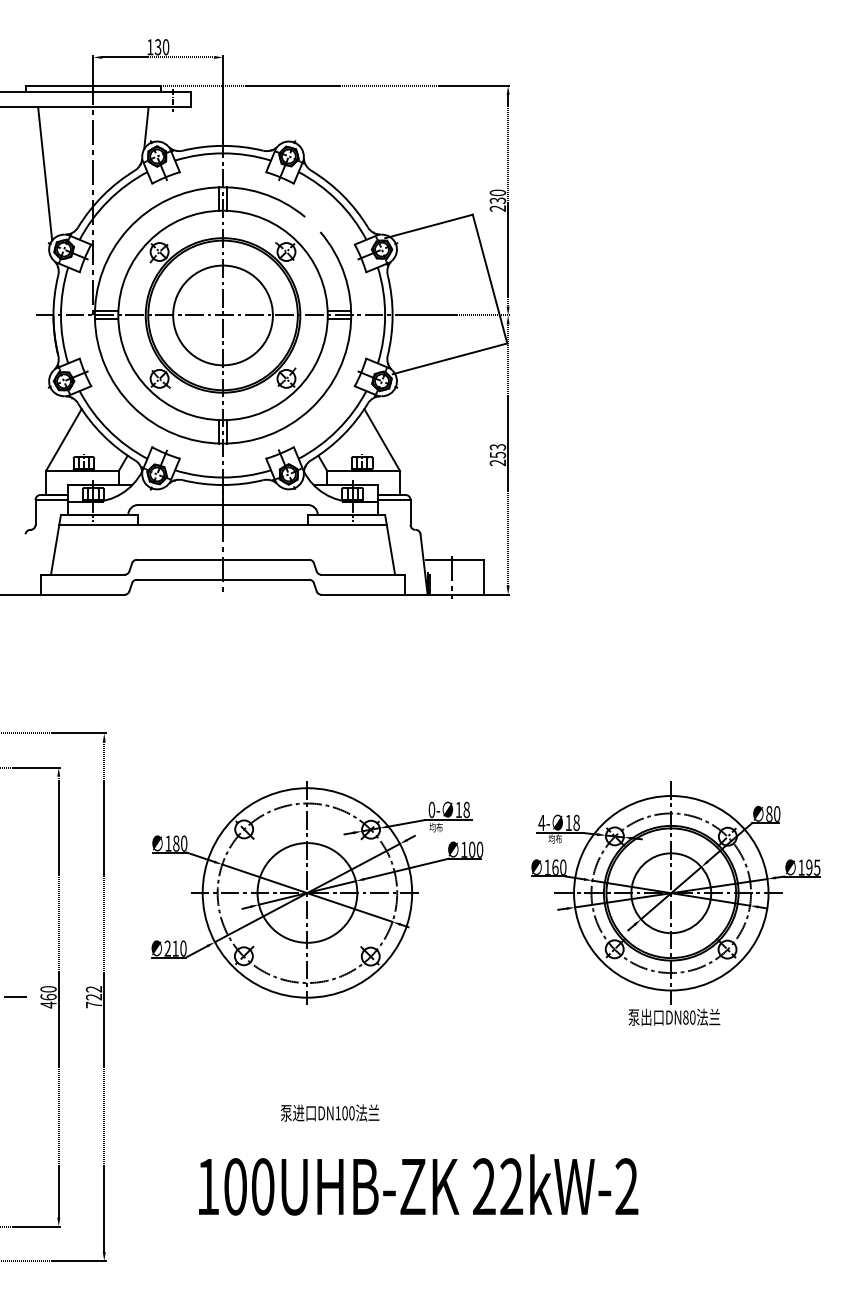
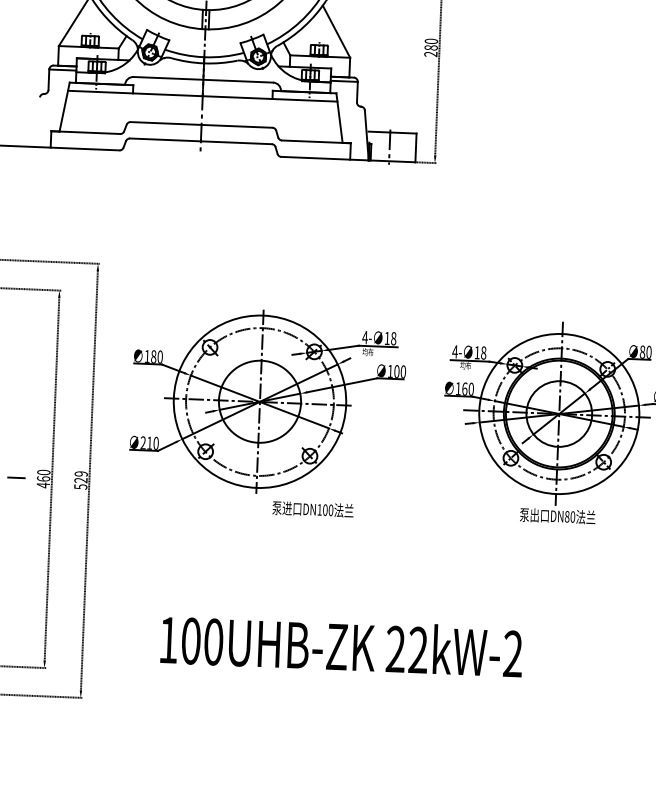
text: (497, 451) -> (430, 44), 253 -> 280
text: (431, 809) -> (364, 337), 0- -> 4-
text: (94, 997) -> (81, 480), 722 -> 529
text: (330, 1112) -> (313, 509), moved

